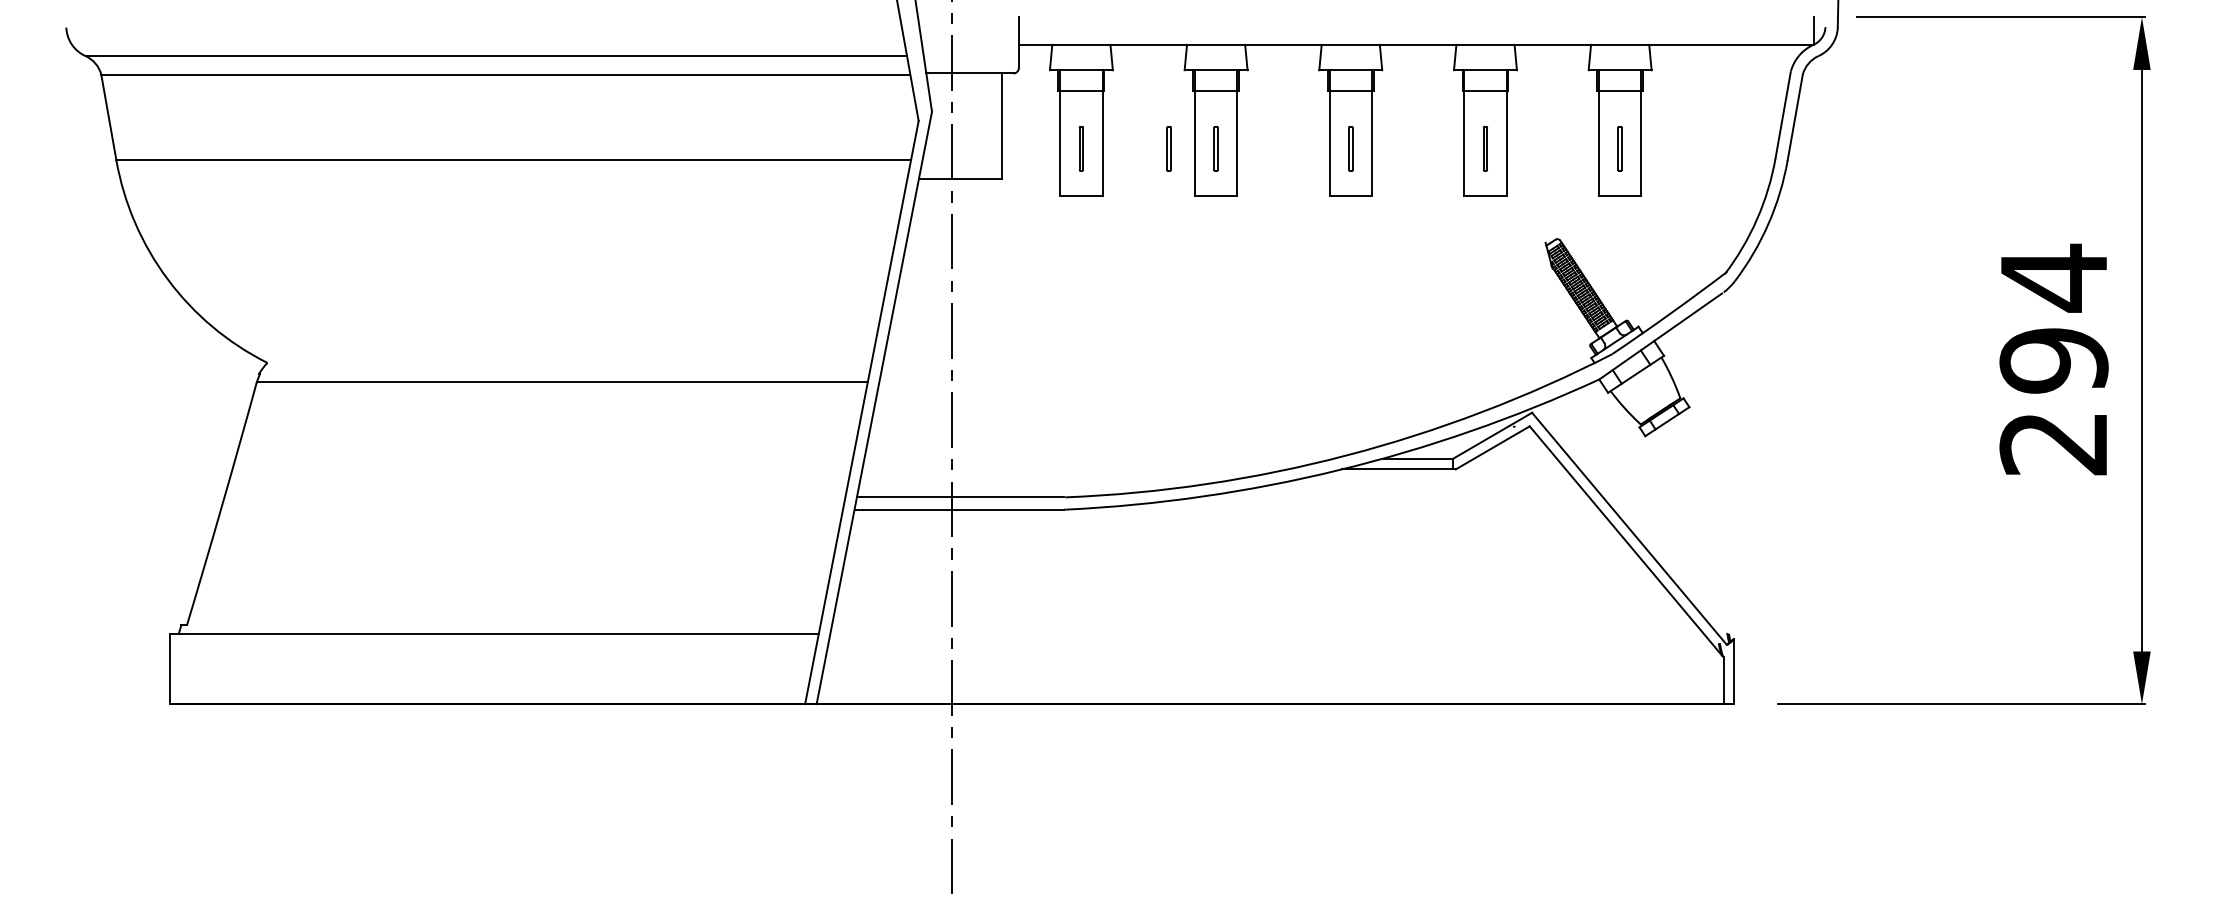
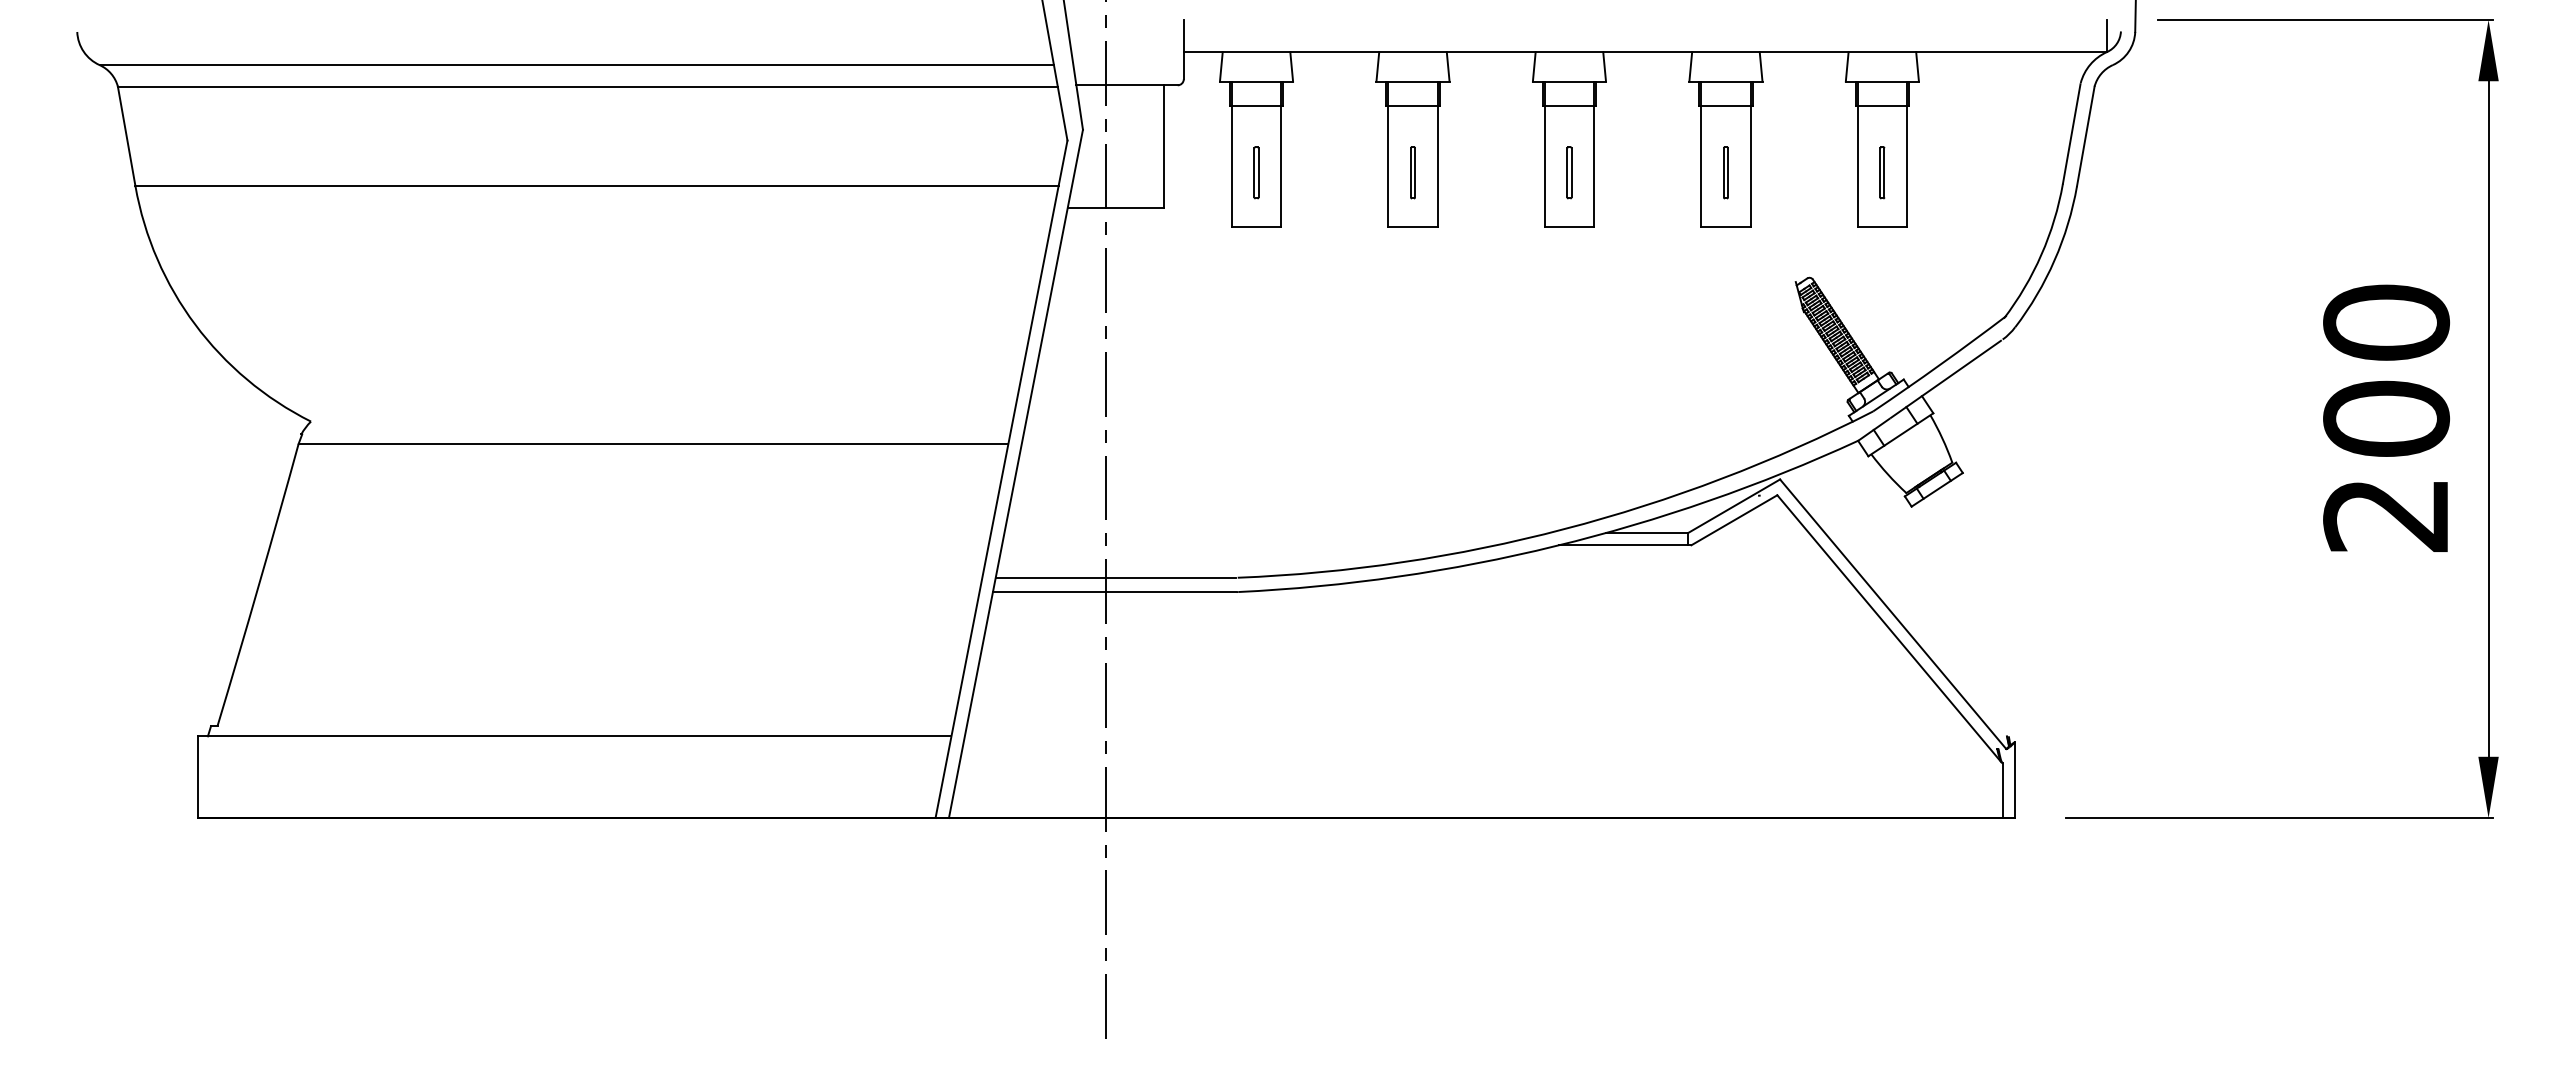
part: (1169, 148) -> (1358, 172), removed
text: (2054, 318) -> (2386, 370), 294 -> 200

